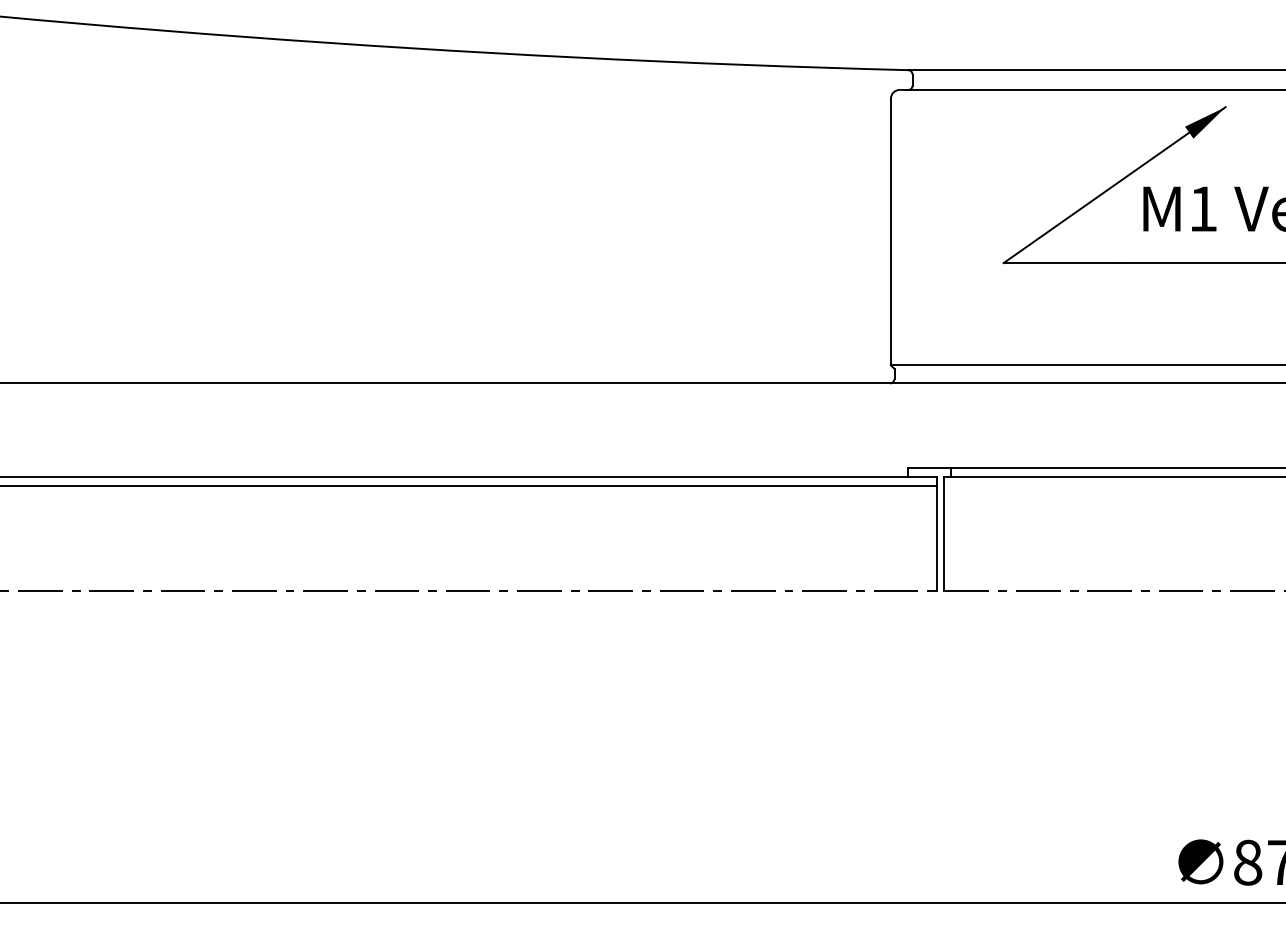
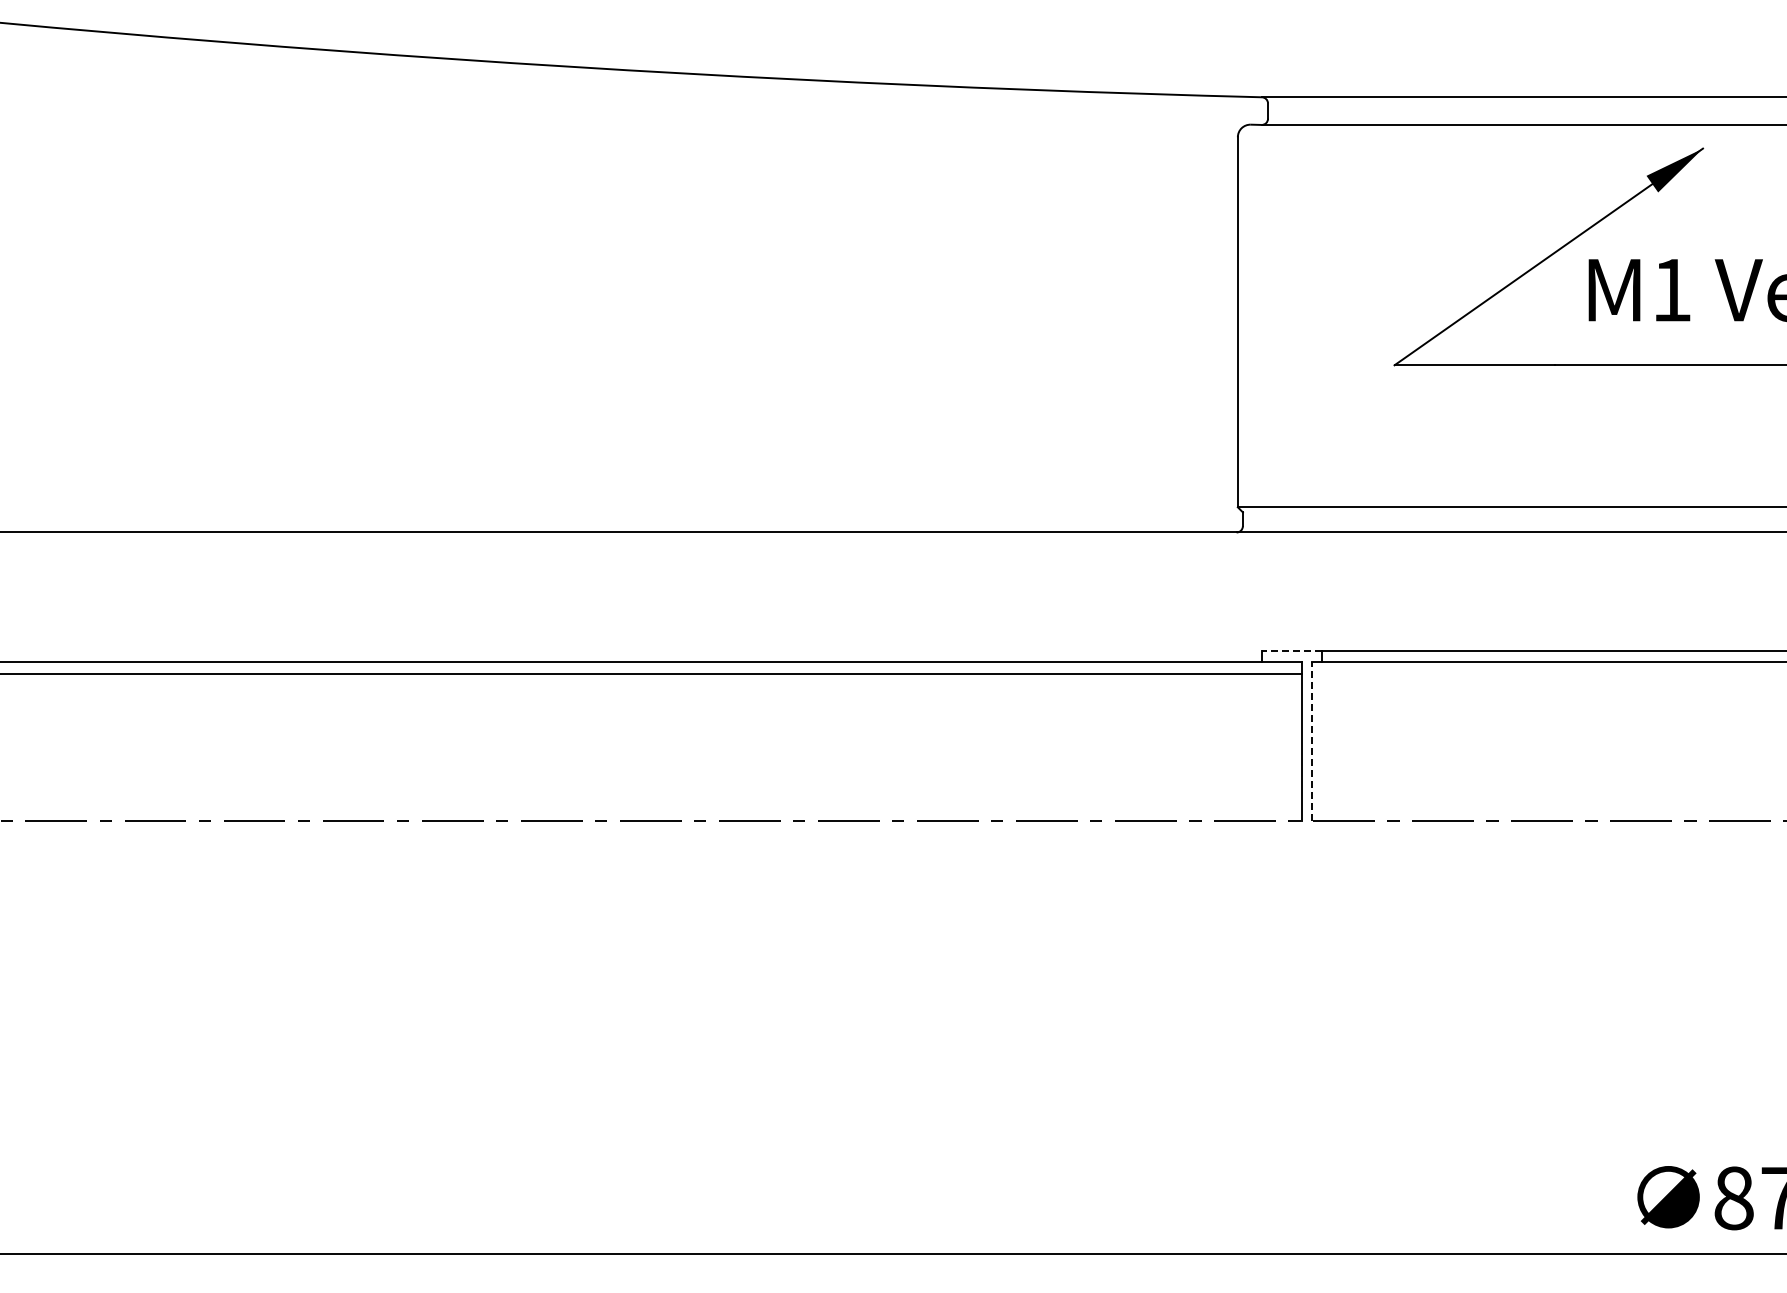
line: (929, 468) -> (1291, 650), solid -> dashed
line: (943, 533) -> (1311, 741), solid -> dashed

